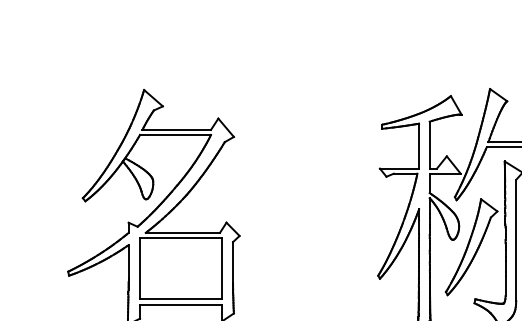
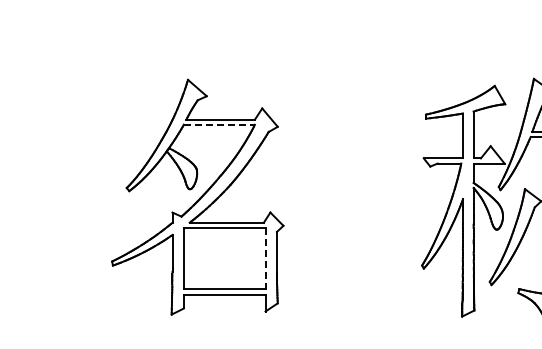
line: (175, 134) -> (219, 124), solid -> dashed
line: (221, 268) -> (265, 258), solid -> dashed

